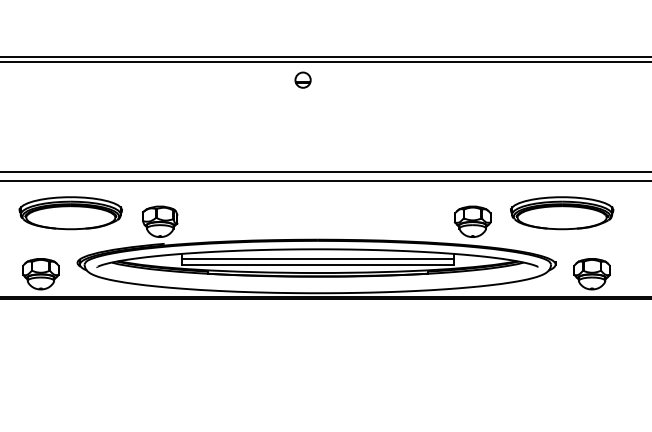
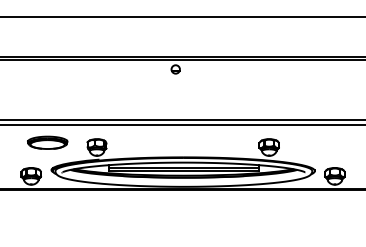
part: (70, 212) -> (47, 142), size x0.7
part: (562, 212) -> (318, 142), removed

